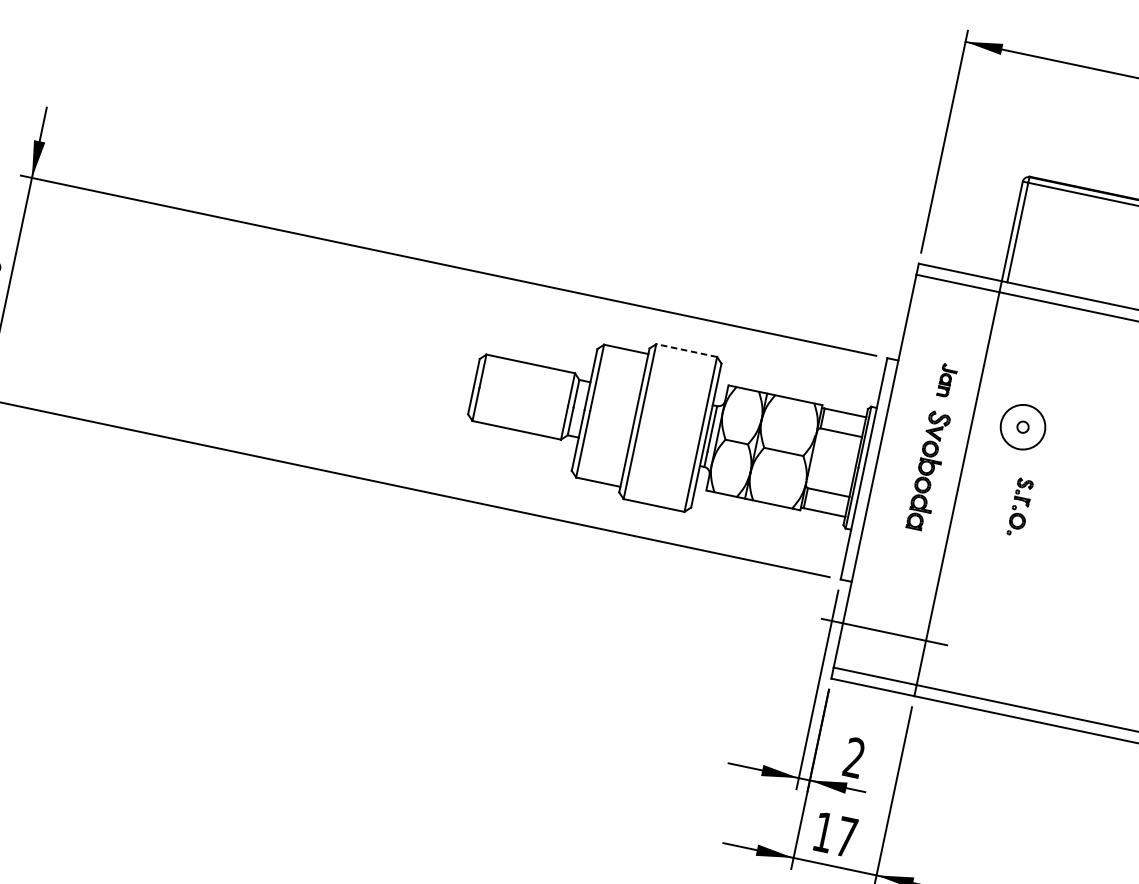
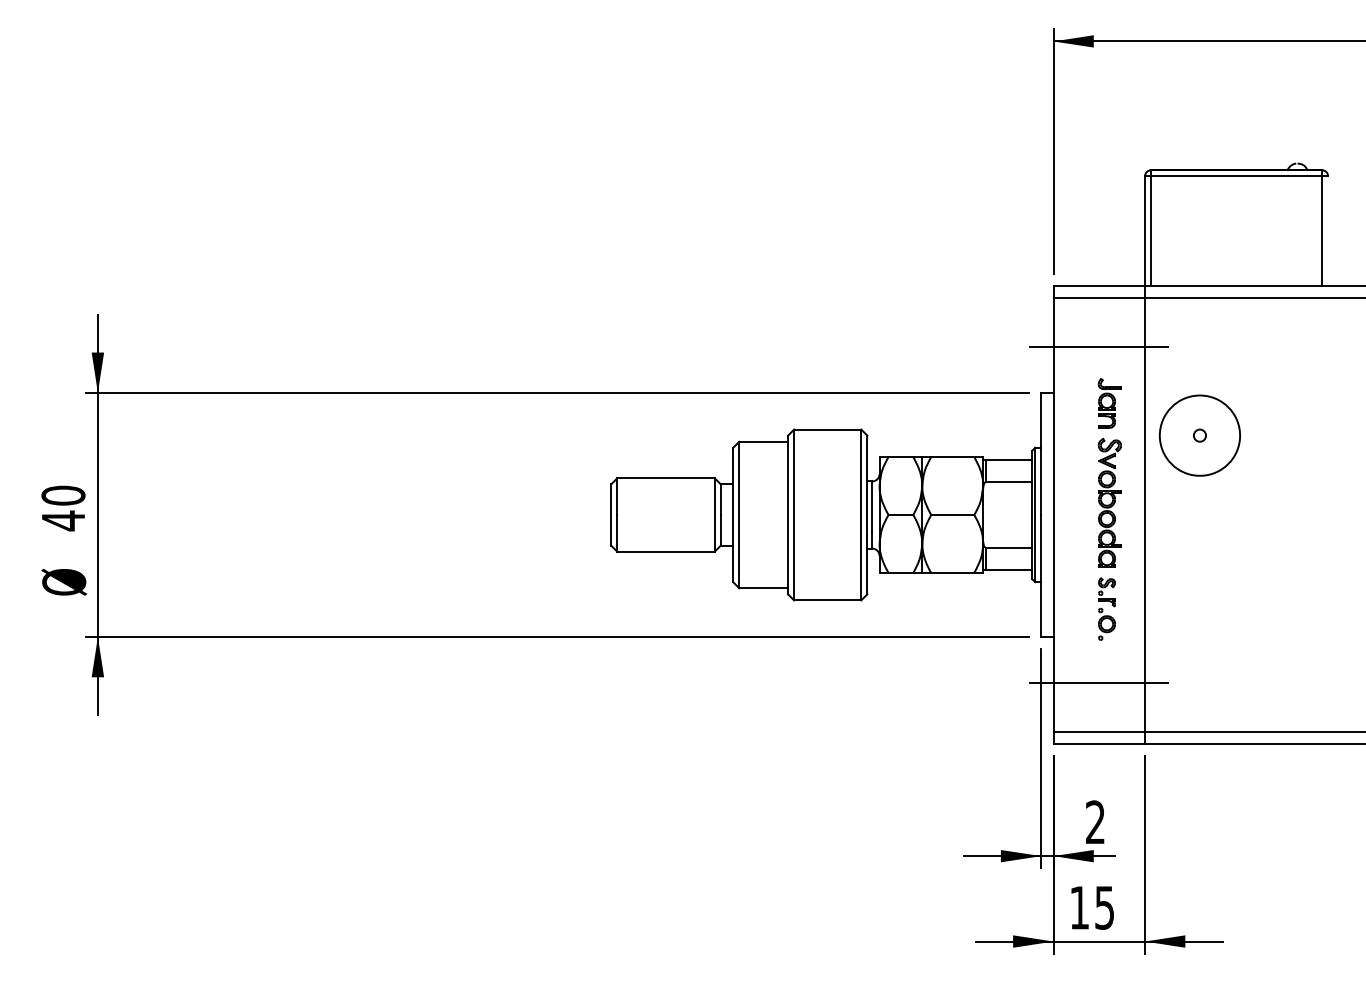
line: (948, 328) -> (1099, 347), added
line: (686, 350) -> (827, 429), dashed -> solid
part: (947, 380) -> (1109, 403), size x1.43
circle: (1022, 426) -> (1199, 435), size x1.67
part: (1020, 506) -> (1106, 608), moved
text: (846, 836) -> (1104, 907), 17 -> 15

